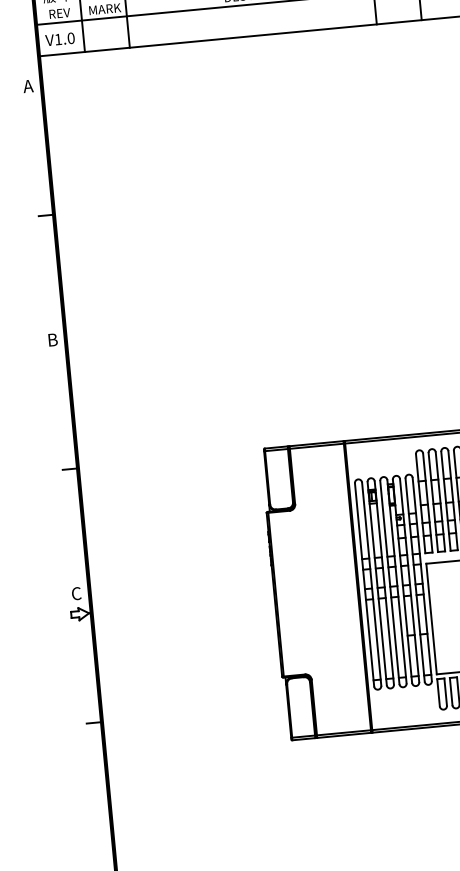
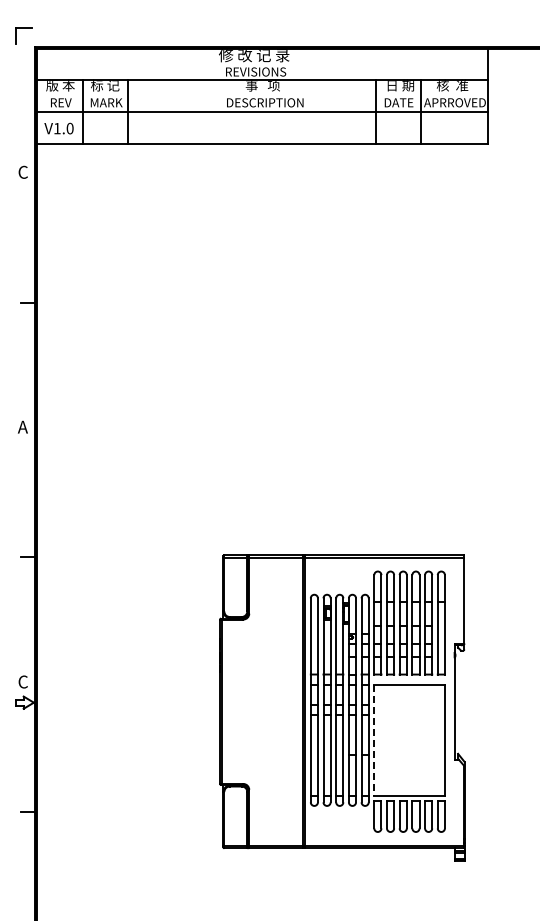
text: (27, 85) -> (22, 171), A -> C
text: (51, 339) -> (22, 426), B -> A
line: (431, 618) -> (374, 740), solid -> dashed

